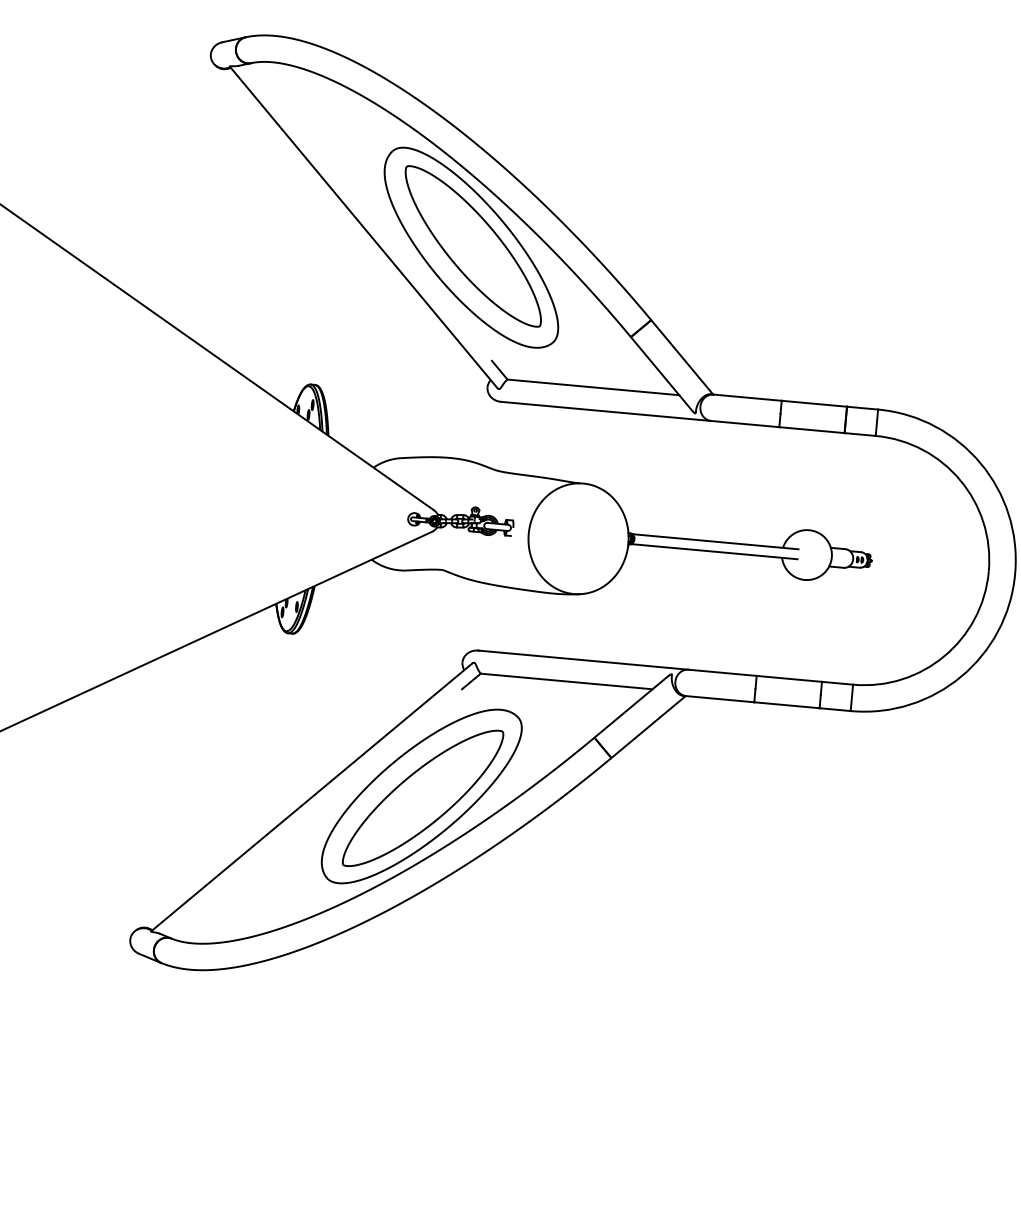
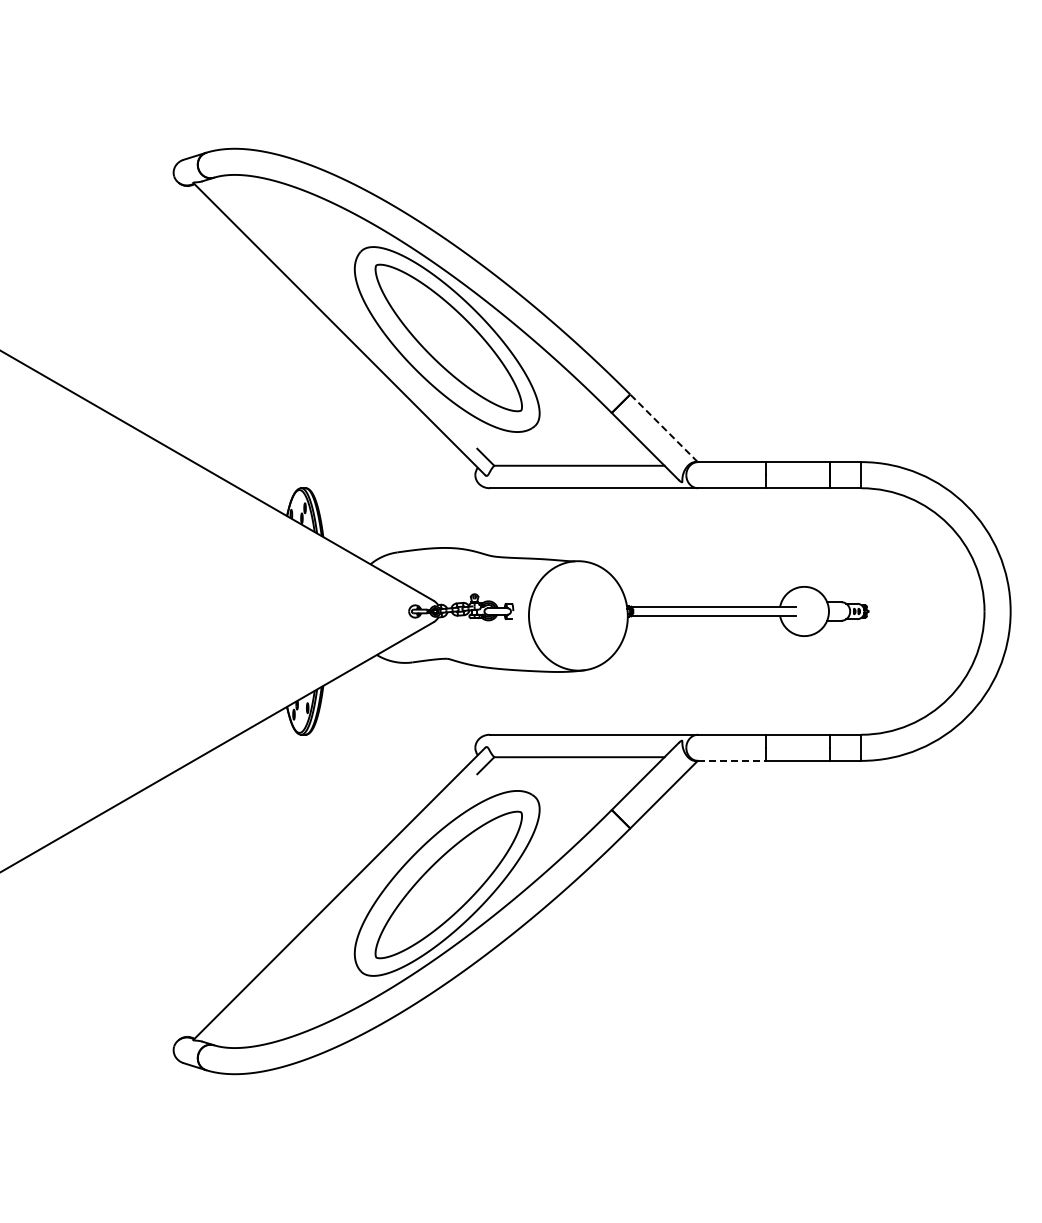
line: (682, 357) -> (664, 428), solid -> dashed
line: (719, 698) -> (731, 760), solid -> dashed

